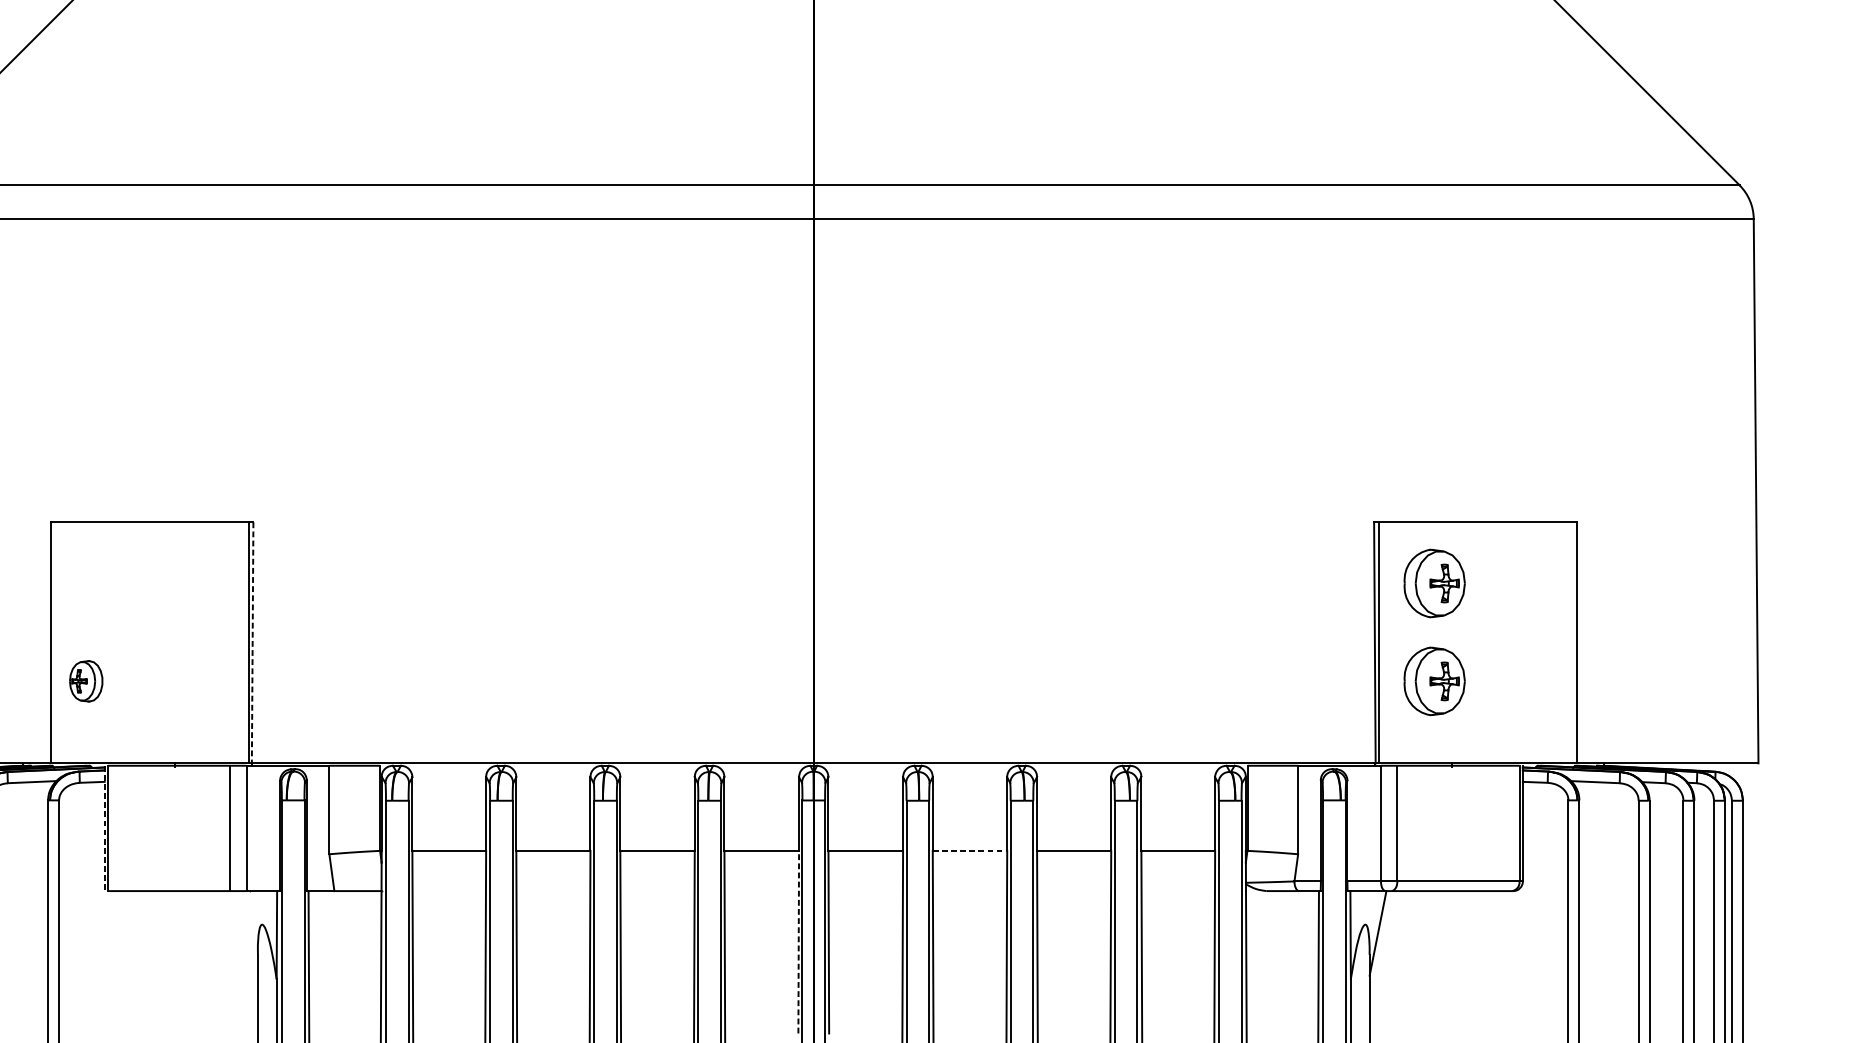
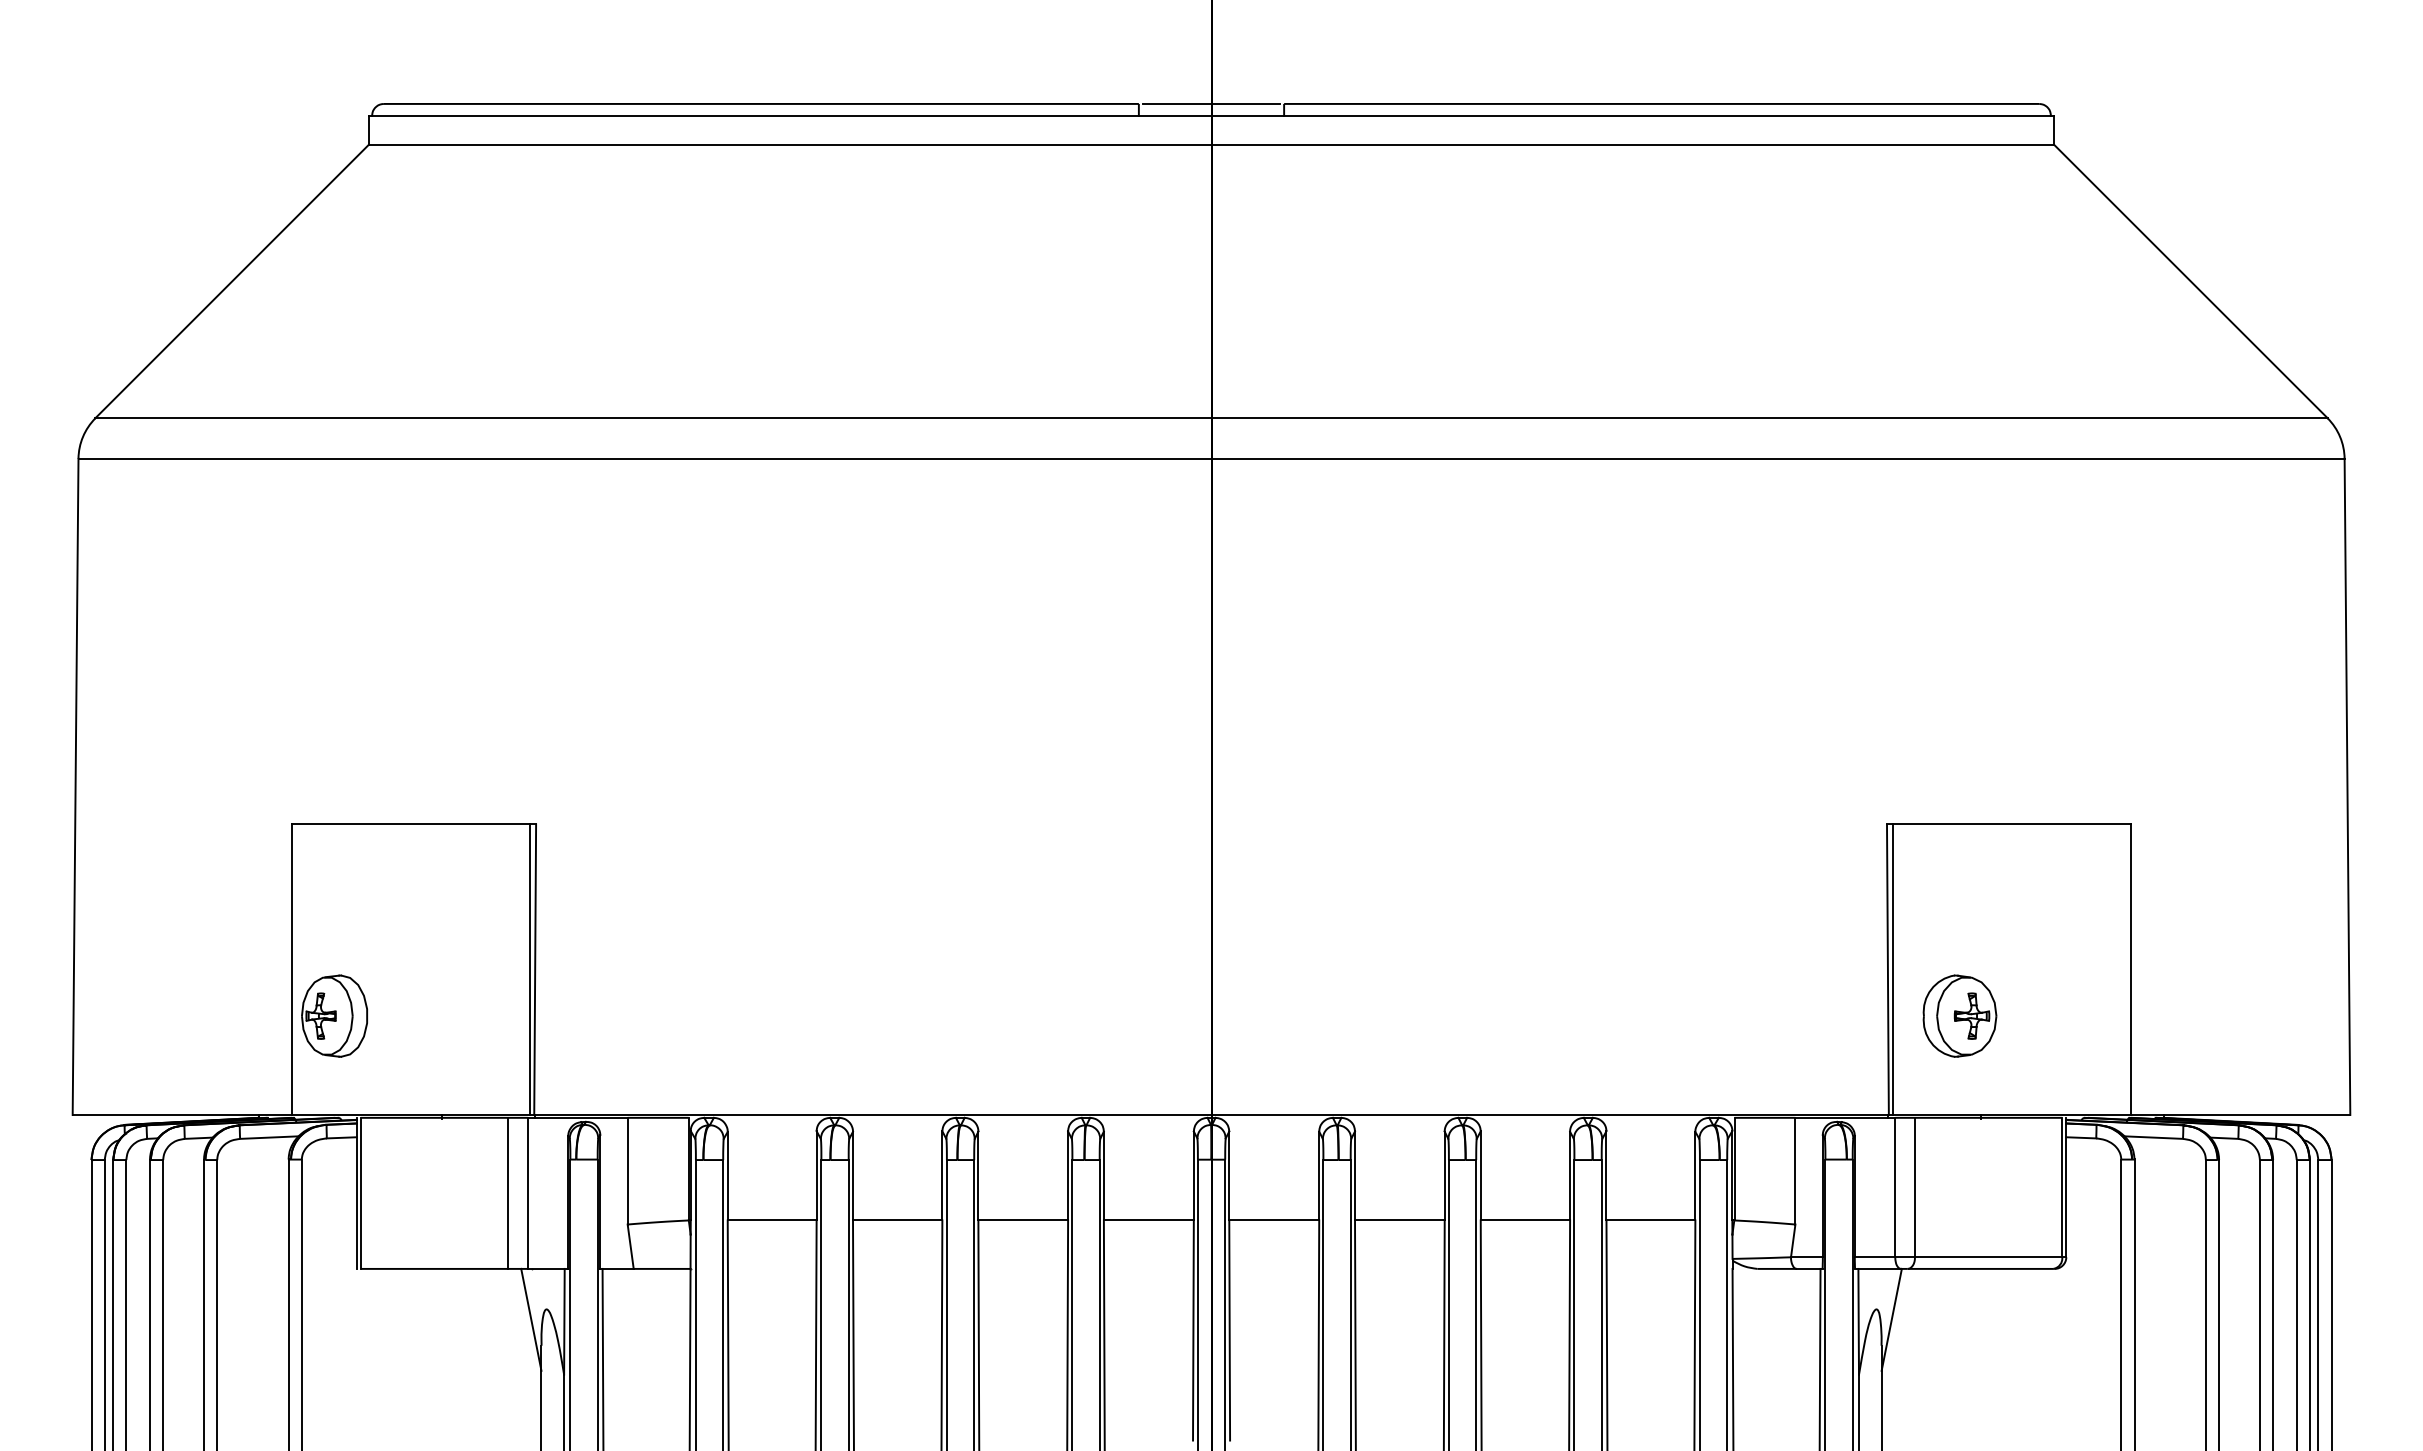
part: (1434, 582) -> (1959, 897), removed
line: (252, 643) -> (535, 970), dashed -> solid
part: (86, 680) -> (334, 1015), size x1.67
line: (104, 828) -> (356, 1193), dashed -> solid
line: (969, 850) -> (1399, 1220), dashed -> solid
line: (249, 933) -> (531, 1319), added
line: (798, 942) -> (1193, 1330), dashed -> solid

